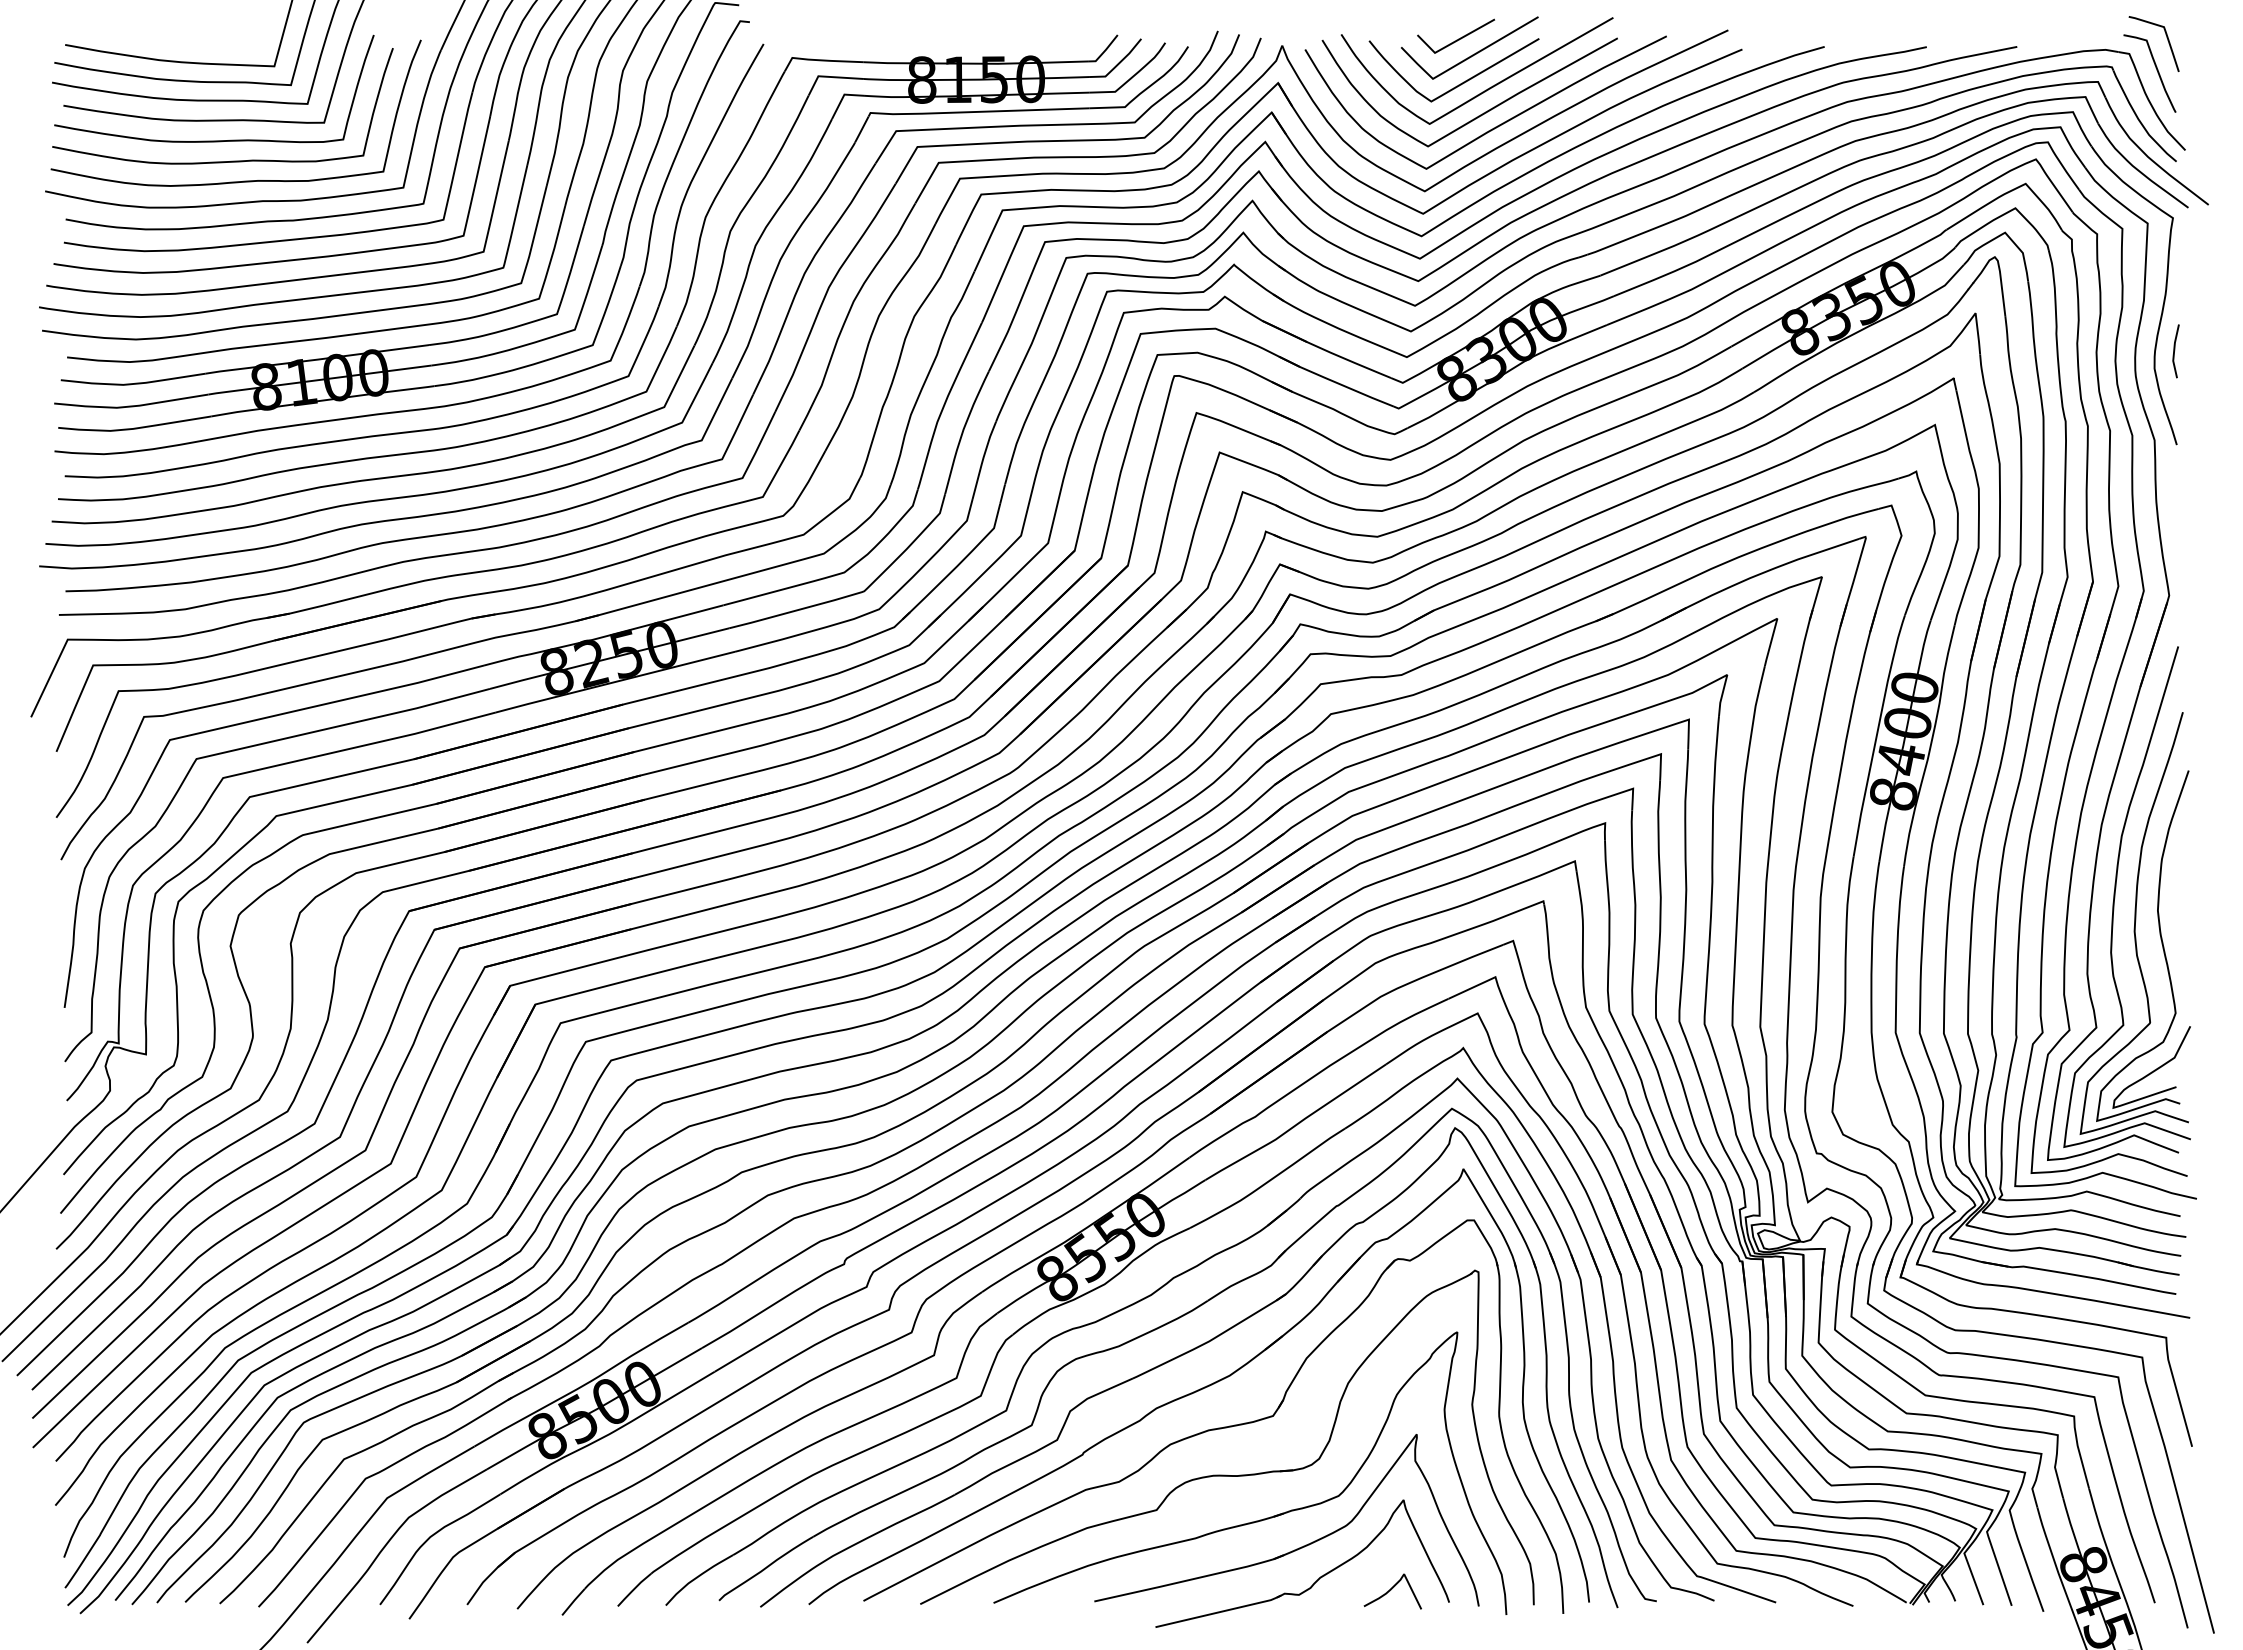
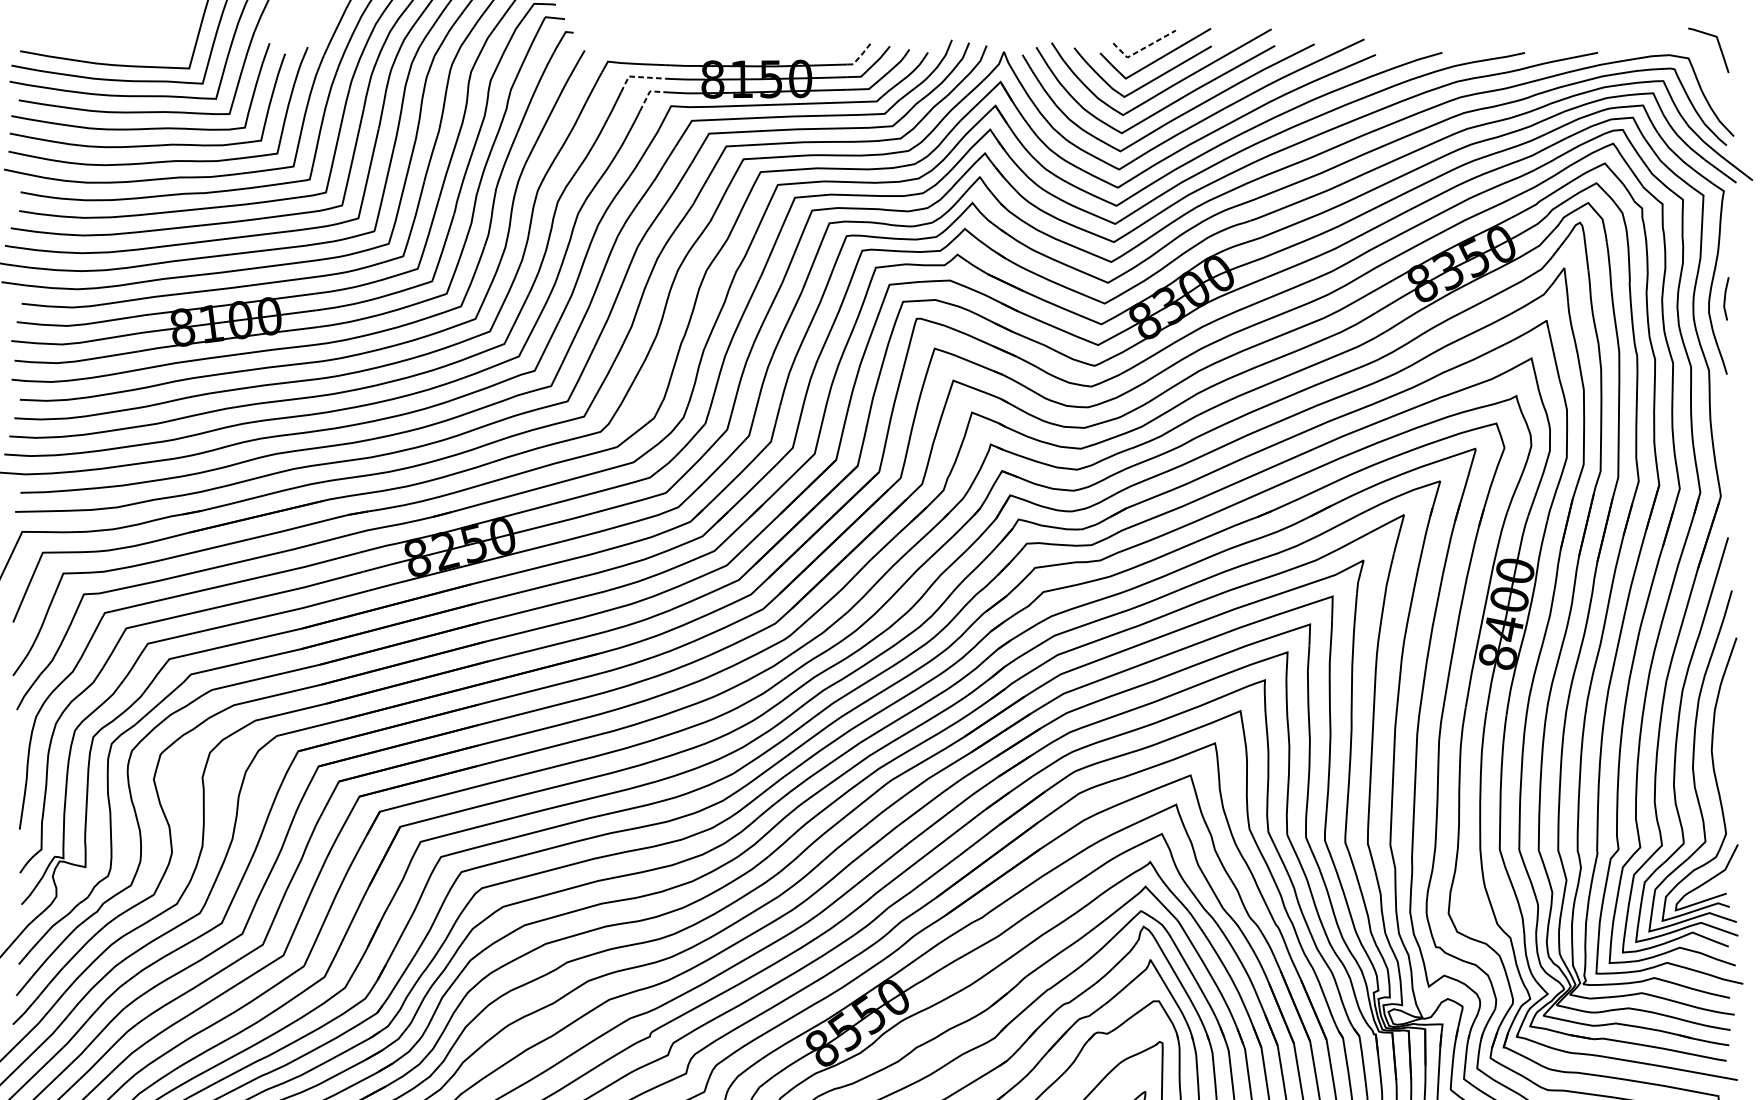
line: (1453, 42) -> (1142, 49), solid -> dashed
line: (1104, 51) -> (860, 56), solid -> dashed
curve: (2156, 70) -> (1710, 71), removed
line: (830, 76) -> (638, 76), solid -> dashed
line: (842, 98) -> (648, 94), solid -> dashed

